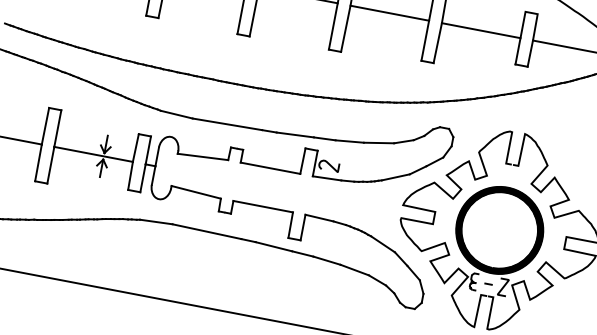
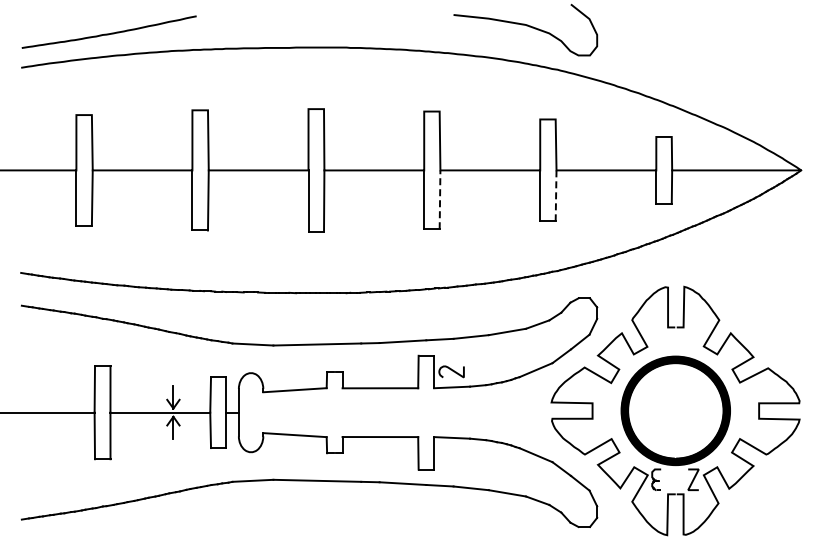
line: (346, 28) -> (440, 199), solid -> dashed
line: (438, 42) -> (556, 195), solid -> dashed
line: (488, 283) -> (674, 478), removed

